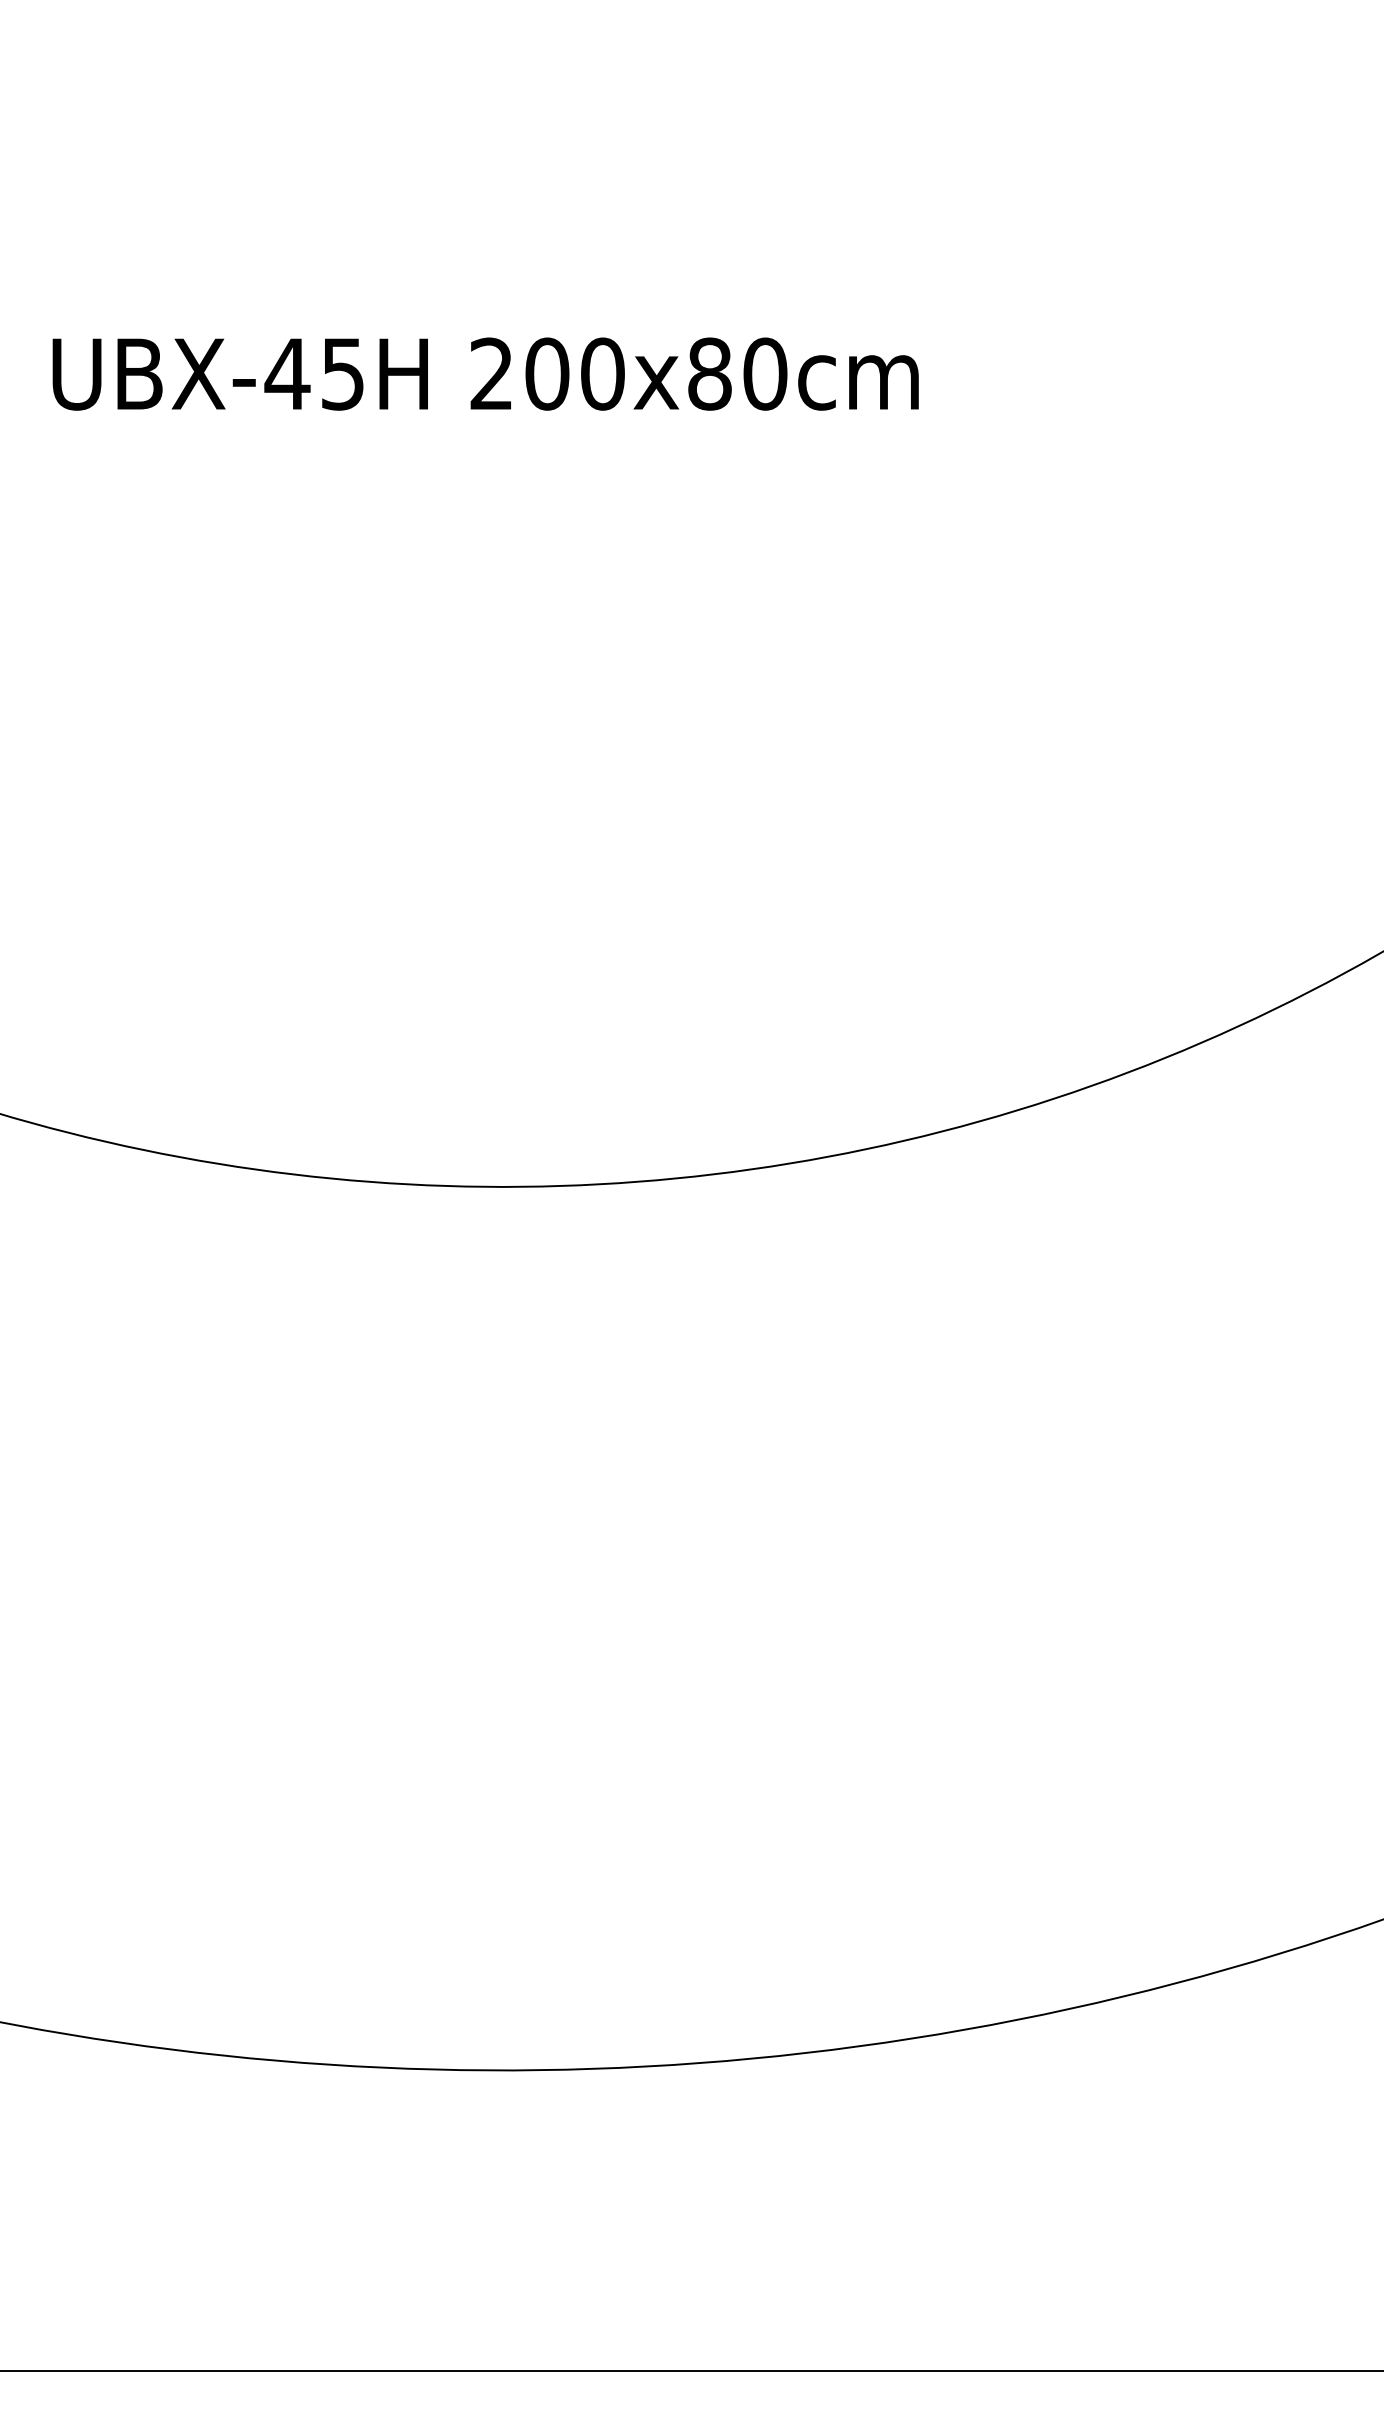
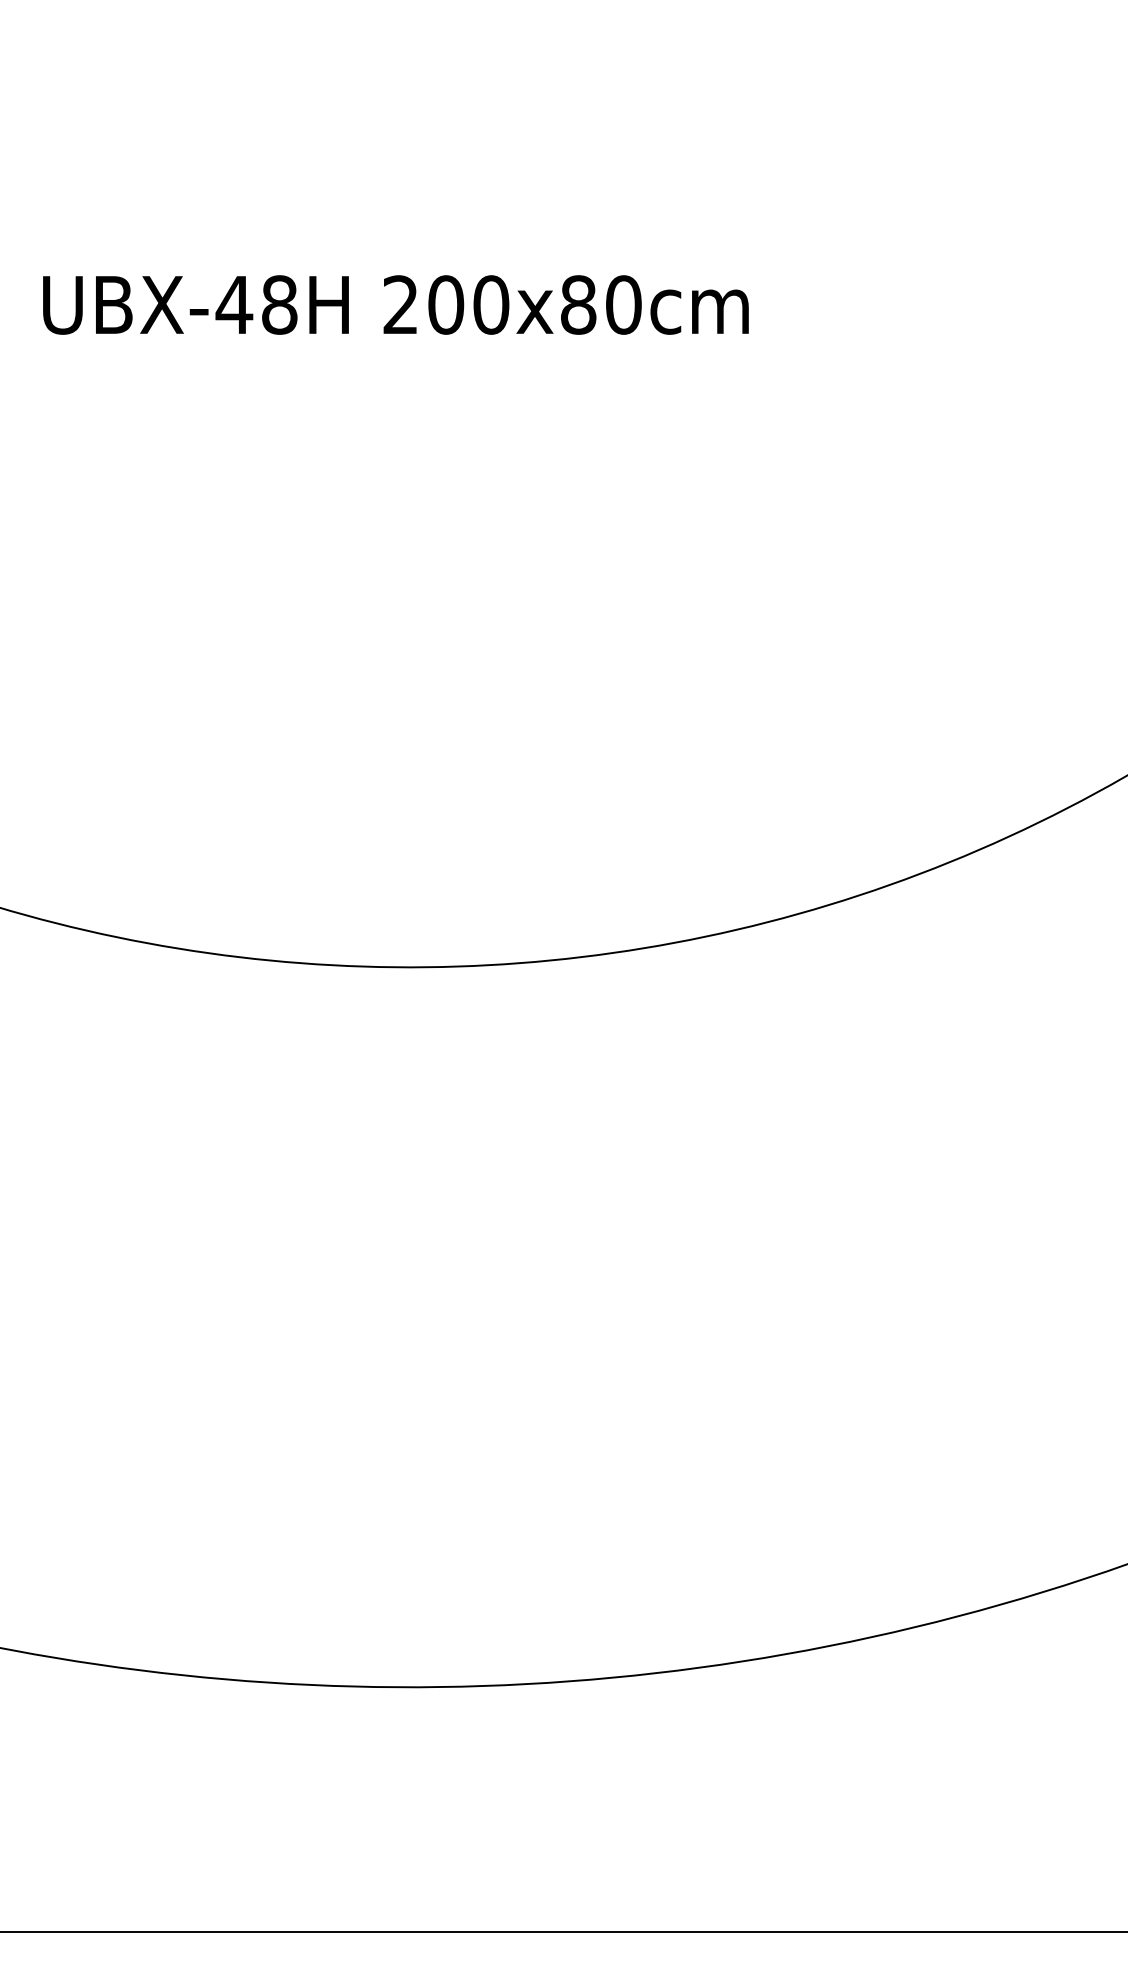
text: (342, 373) -> (279, 304), UBX-45H -> UBX-48H

